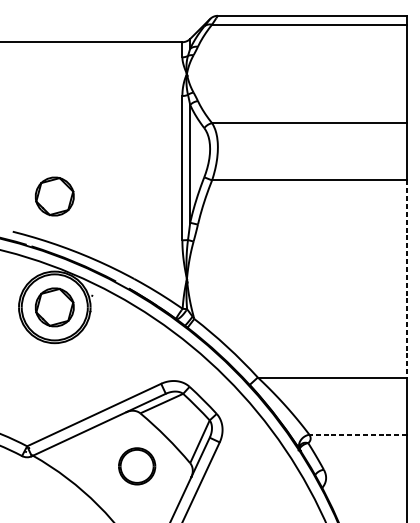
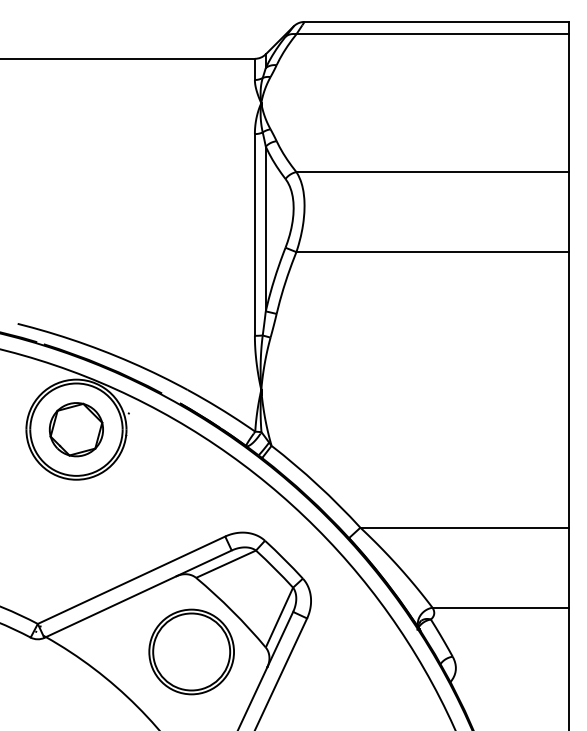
part: (54, 196) -> (75, 274), removed
line: (407, 278) -> (569, 389), dashed -> solid
line: (358, 434) -> (500, 607), dashed -> solid
part: (137, 466) -> (191, 651), size x1.67

